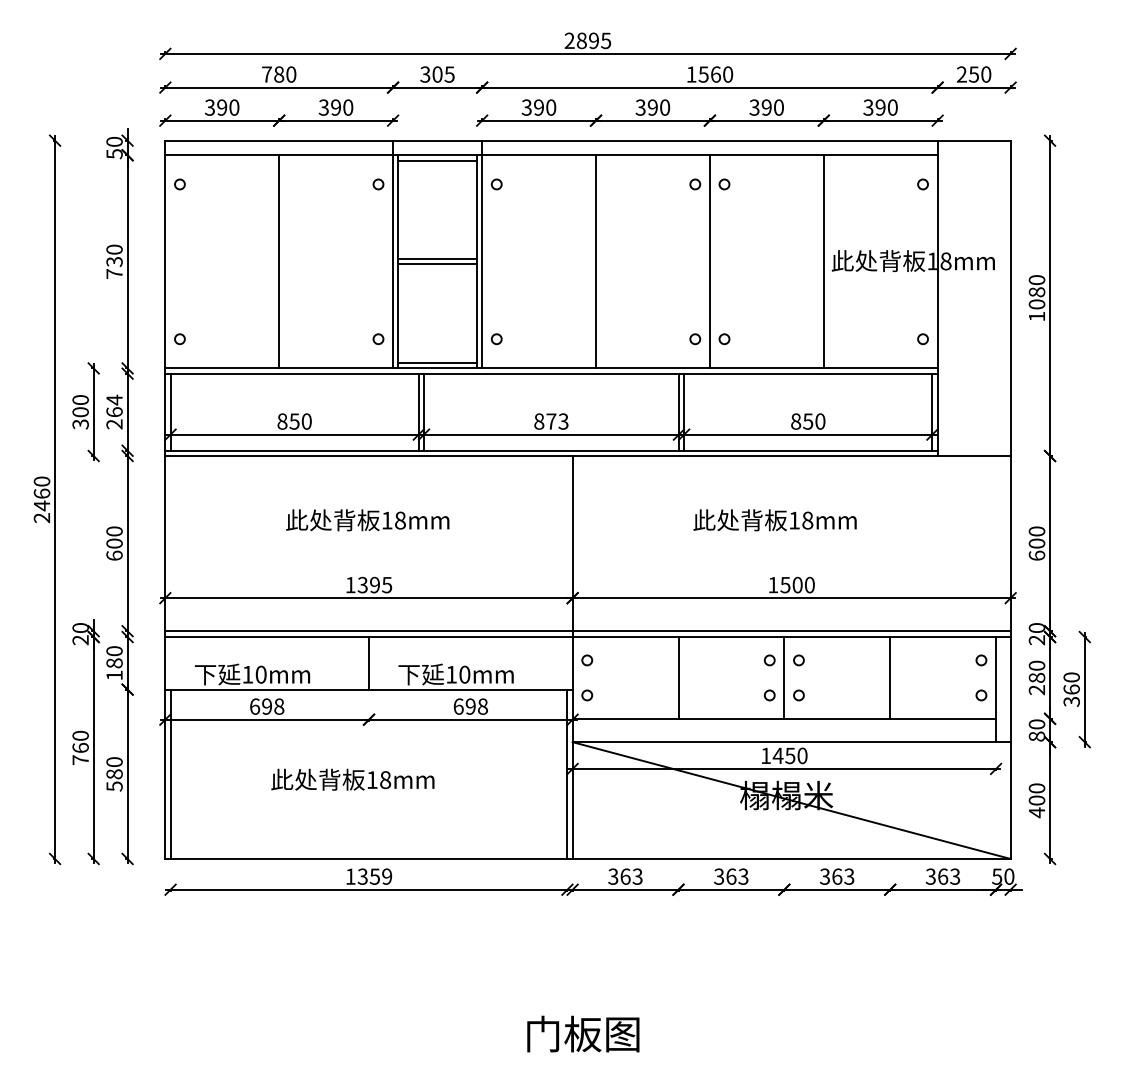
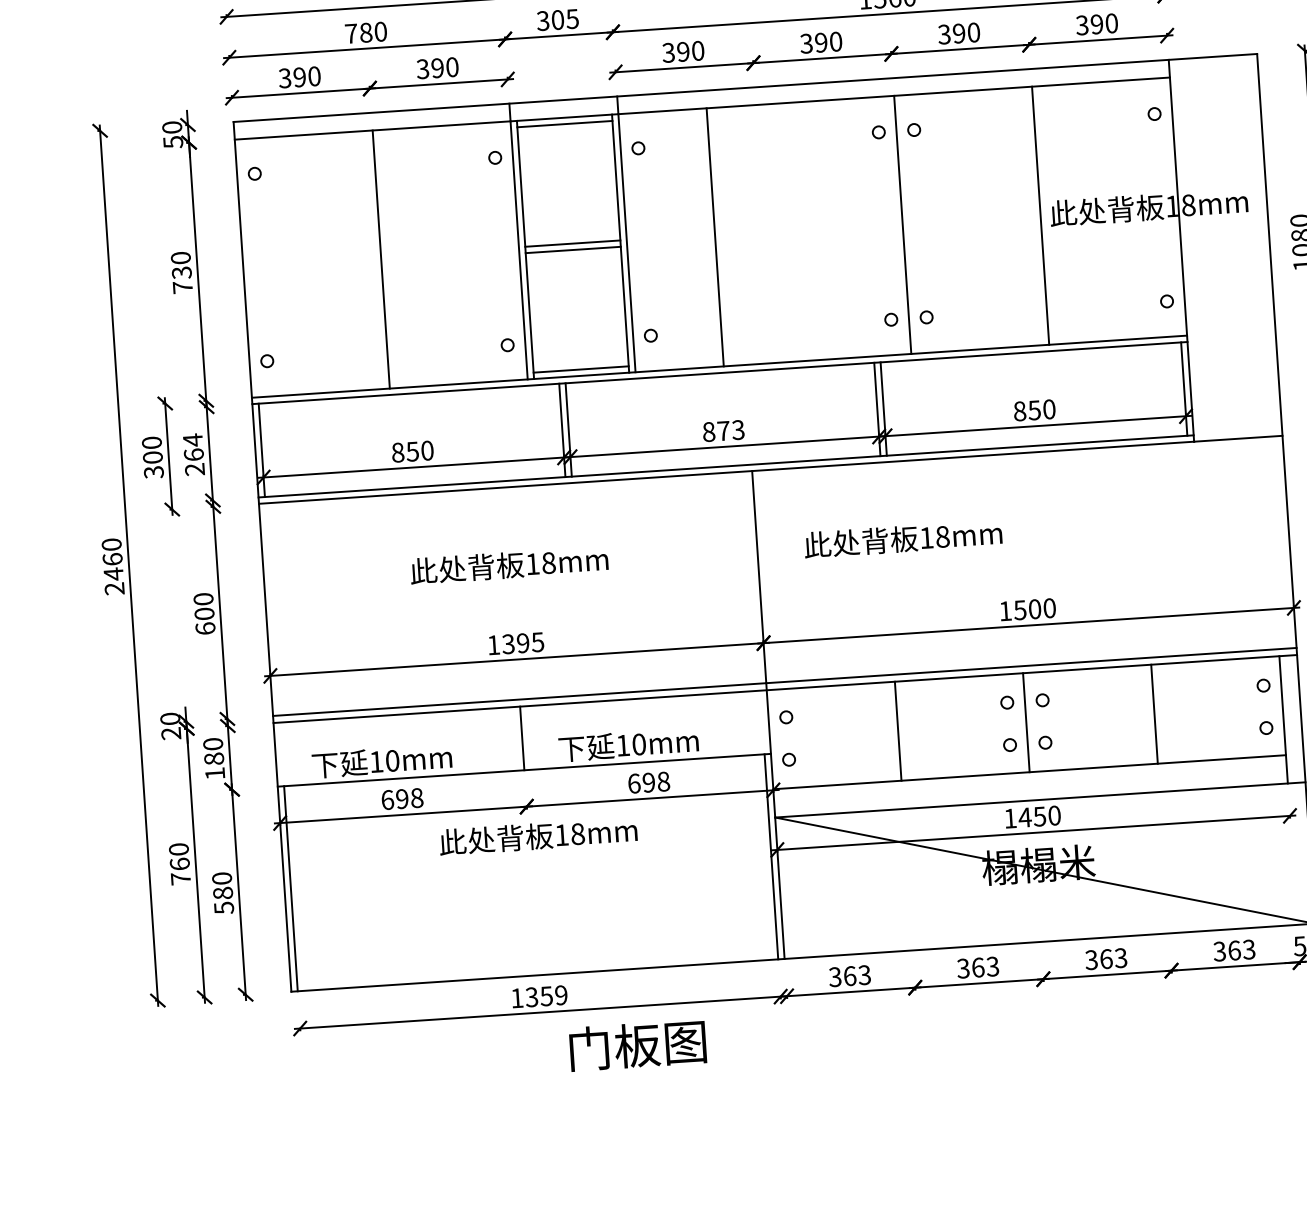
line: (596, 261) -> (715, 236), moved
text: (774, 520) -> (902, 539), moved
text: (352, 779) -> (537, 836), moved
text: (583, 1033) -> (638, 1044), moved

